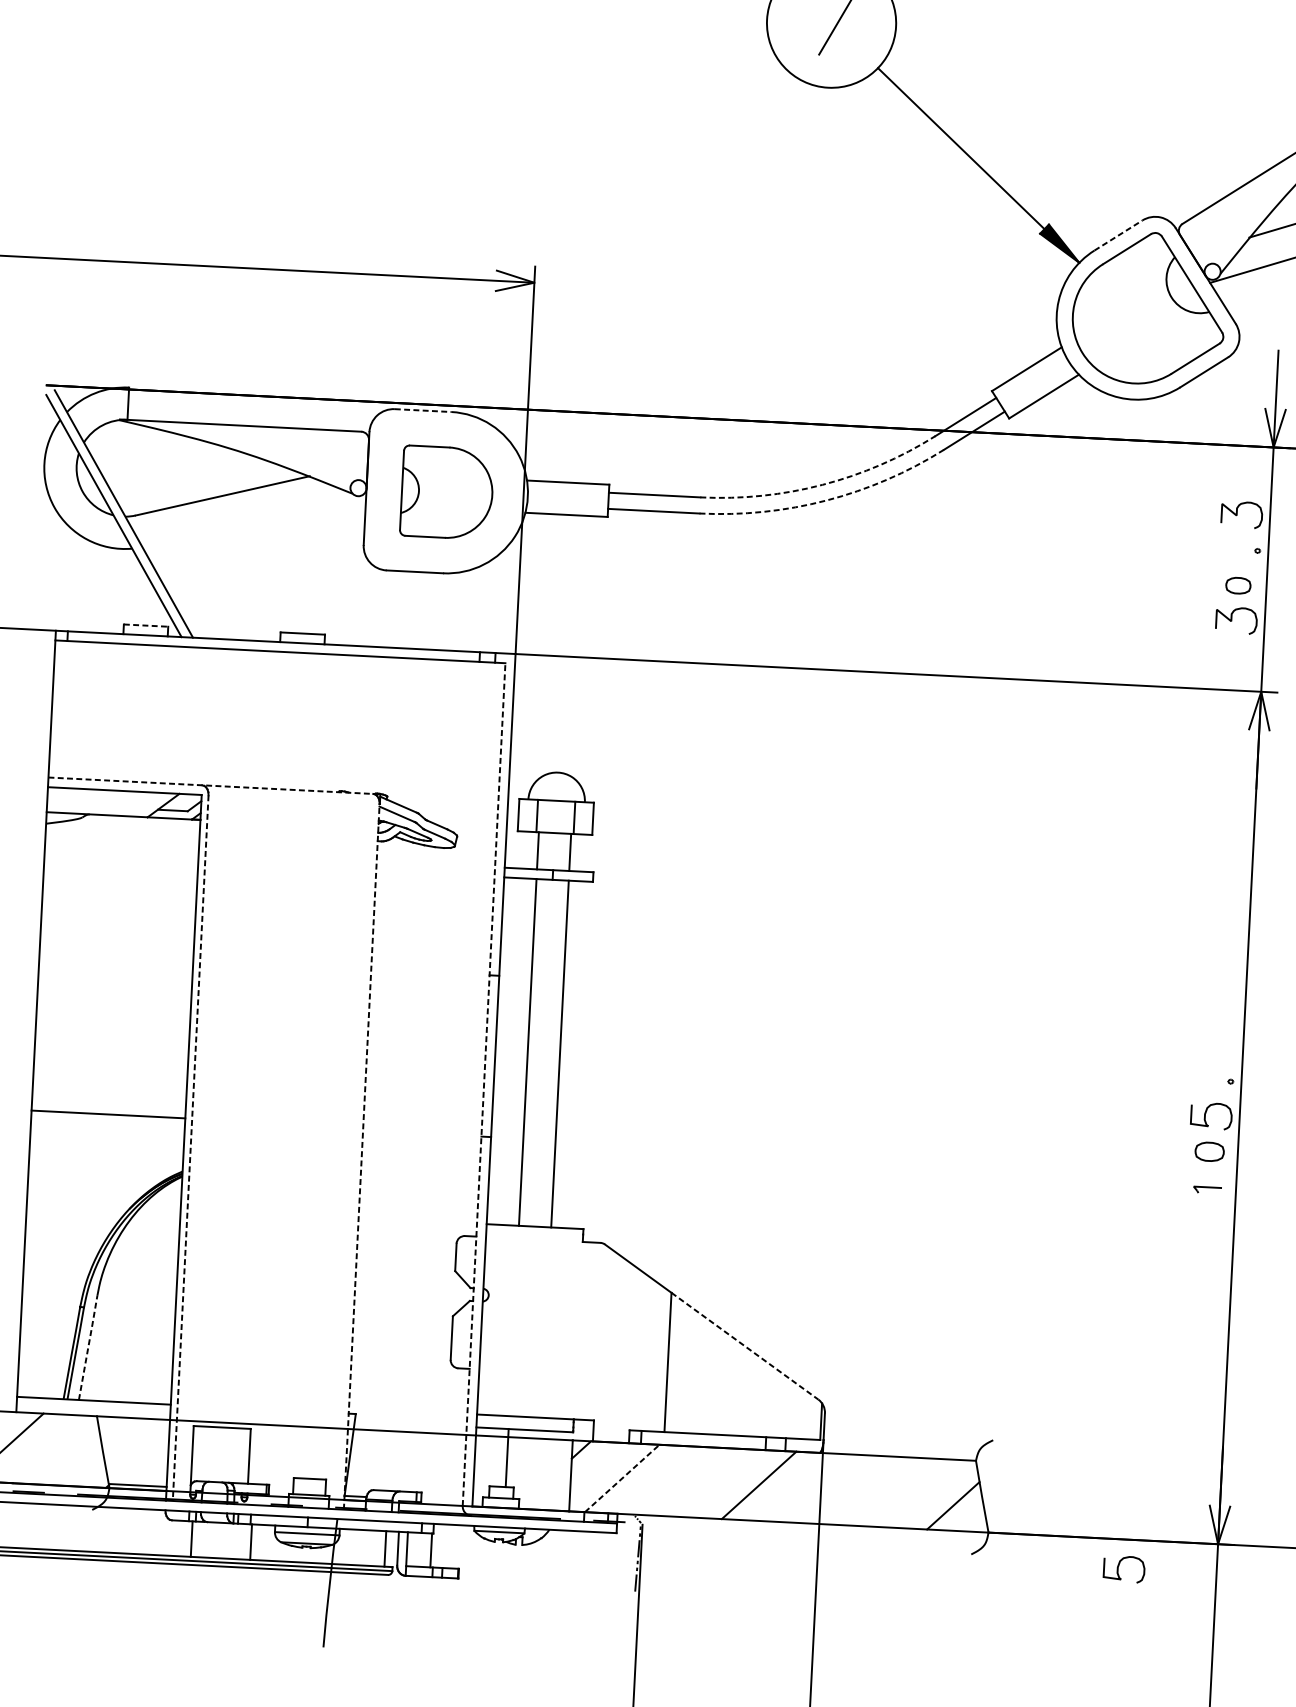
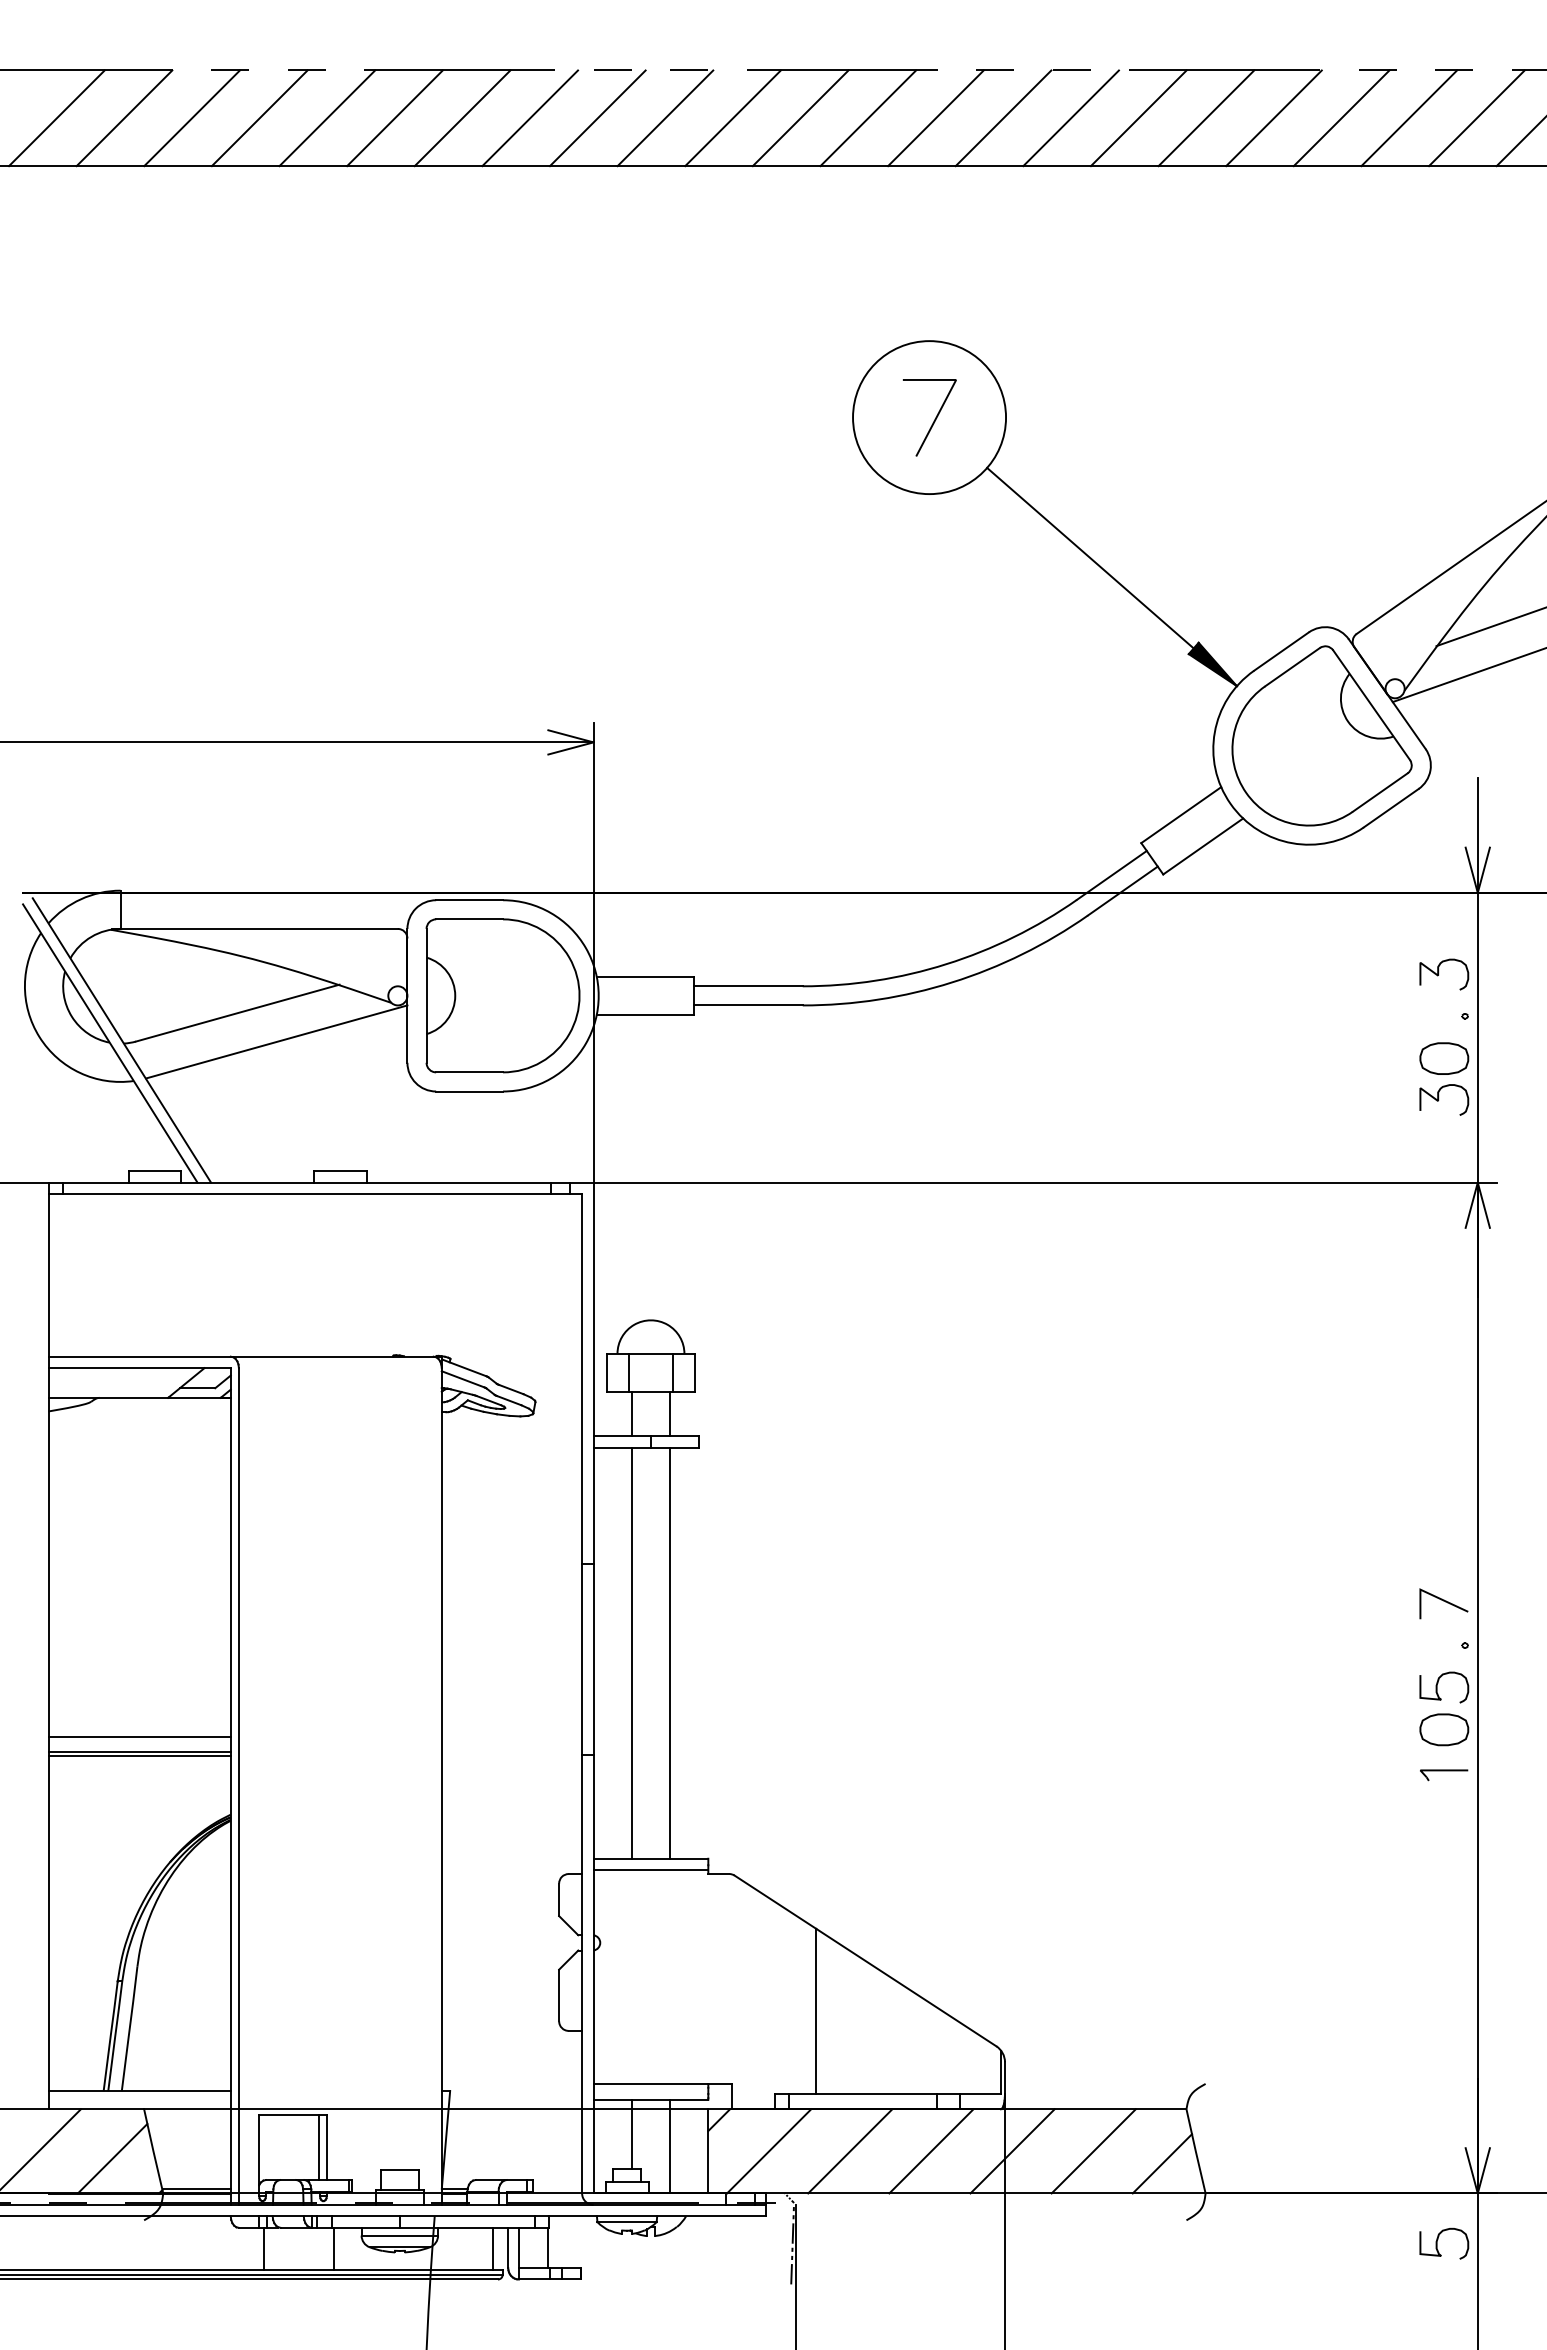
line: (1118, 235) -> (1281, 651), dashed -> solid
line: (423, 410) -> (470, 900), dashed -> solid
arc: (822, 485) -> (946, 964), dashed -> solid
part: (446, 492) -> (502, 995), size x1.43
arc: (826, 500) -> (952, 982), dashed -> solid
line: (254, 521) -> (276, 1041), added
part: (1238, 585) -> (1444, 1058), size x1.67
line: (146, 625) -> (155, 1171), dashed -> solid
line: (214, 785) -> (245, 1356), dashed -> solid
line: (1214, 1043) -> (1443, 1601), added
line: (484, 1084) -> (582, 1693), dashed -> solid
line: (108, 1102) -> (139, 1737), added
line: (108, 1118) -> (139, 1756), added
line: (190, 1148) -> (238, 1787), dashed -> solid
part: (1209, 1151) -> (1444, 1729), size x1.43
line: (361, 1156) -> (441, 1786), dashed -> solid
part: (1207, 1190) -> (1444, 1775), size x1.43
line: (534, 1236) -> (650, 1870), added
line: (745, 1346) -> (906, 1987), dashed -> solid
line: (88, 1347) -> (129, 2028), dashed -> solid
line: (242, 1455) -> (318, 2147), added
line: (68, 1456) -> (112, 2158), added
line: (539, 1470) -> (670, 2146), added
line: (622, 1478) -> (769, 2151), dashed -> solid
line: (690, 1482) -> (850, 2151), added
line: (827, 1488) -> (1012, 2151), added
line: (895, 1492) -> (1093, 2151), added
curve: (1118, 1568) -> (1437, 2243), moved

